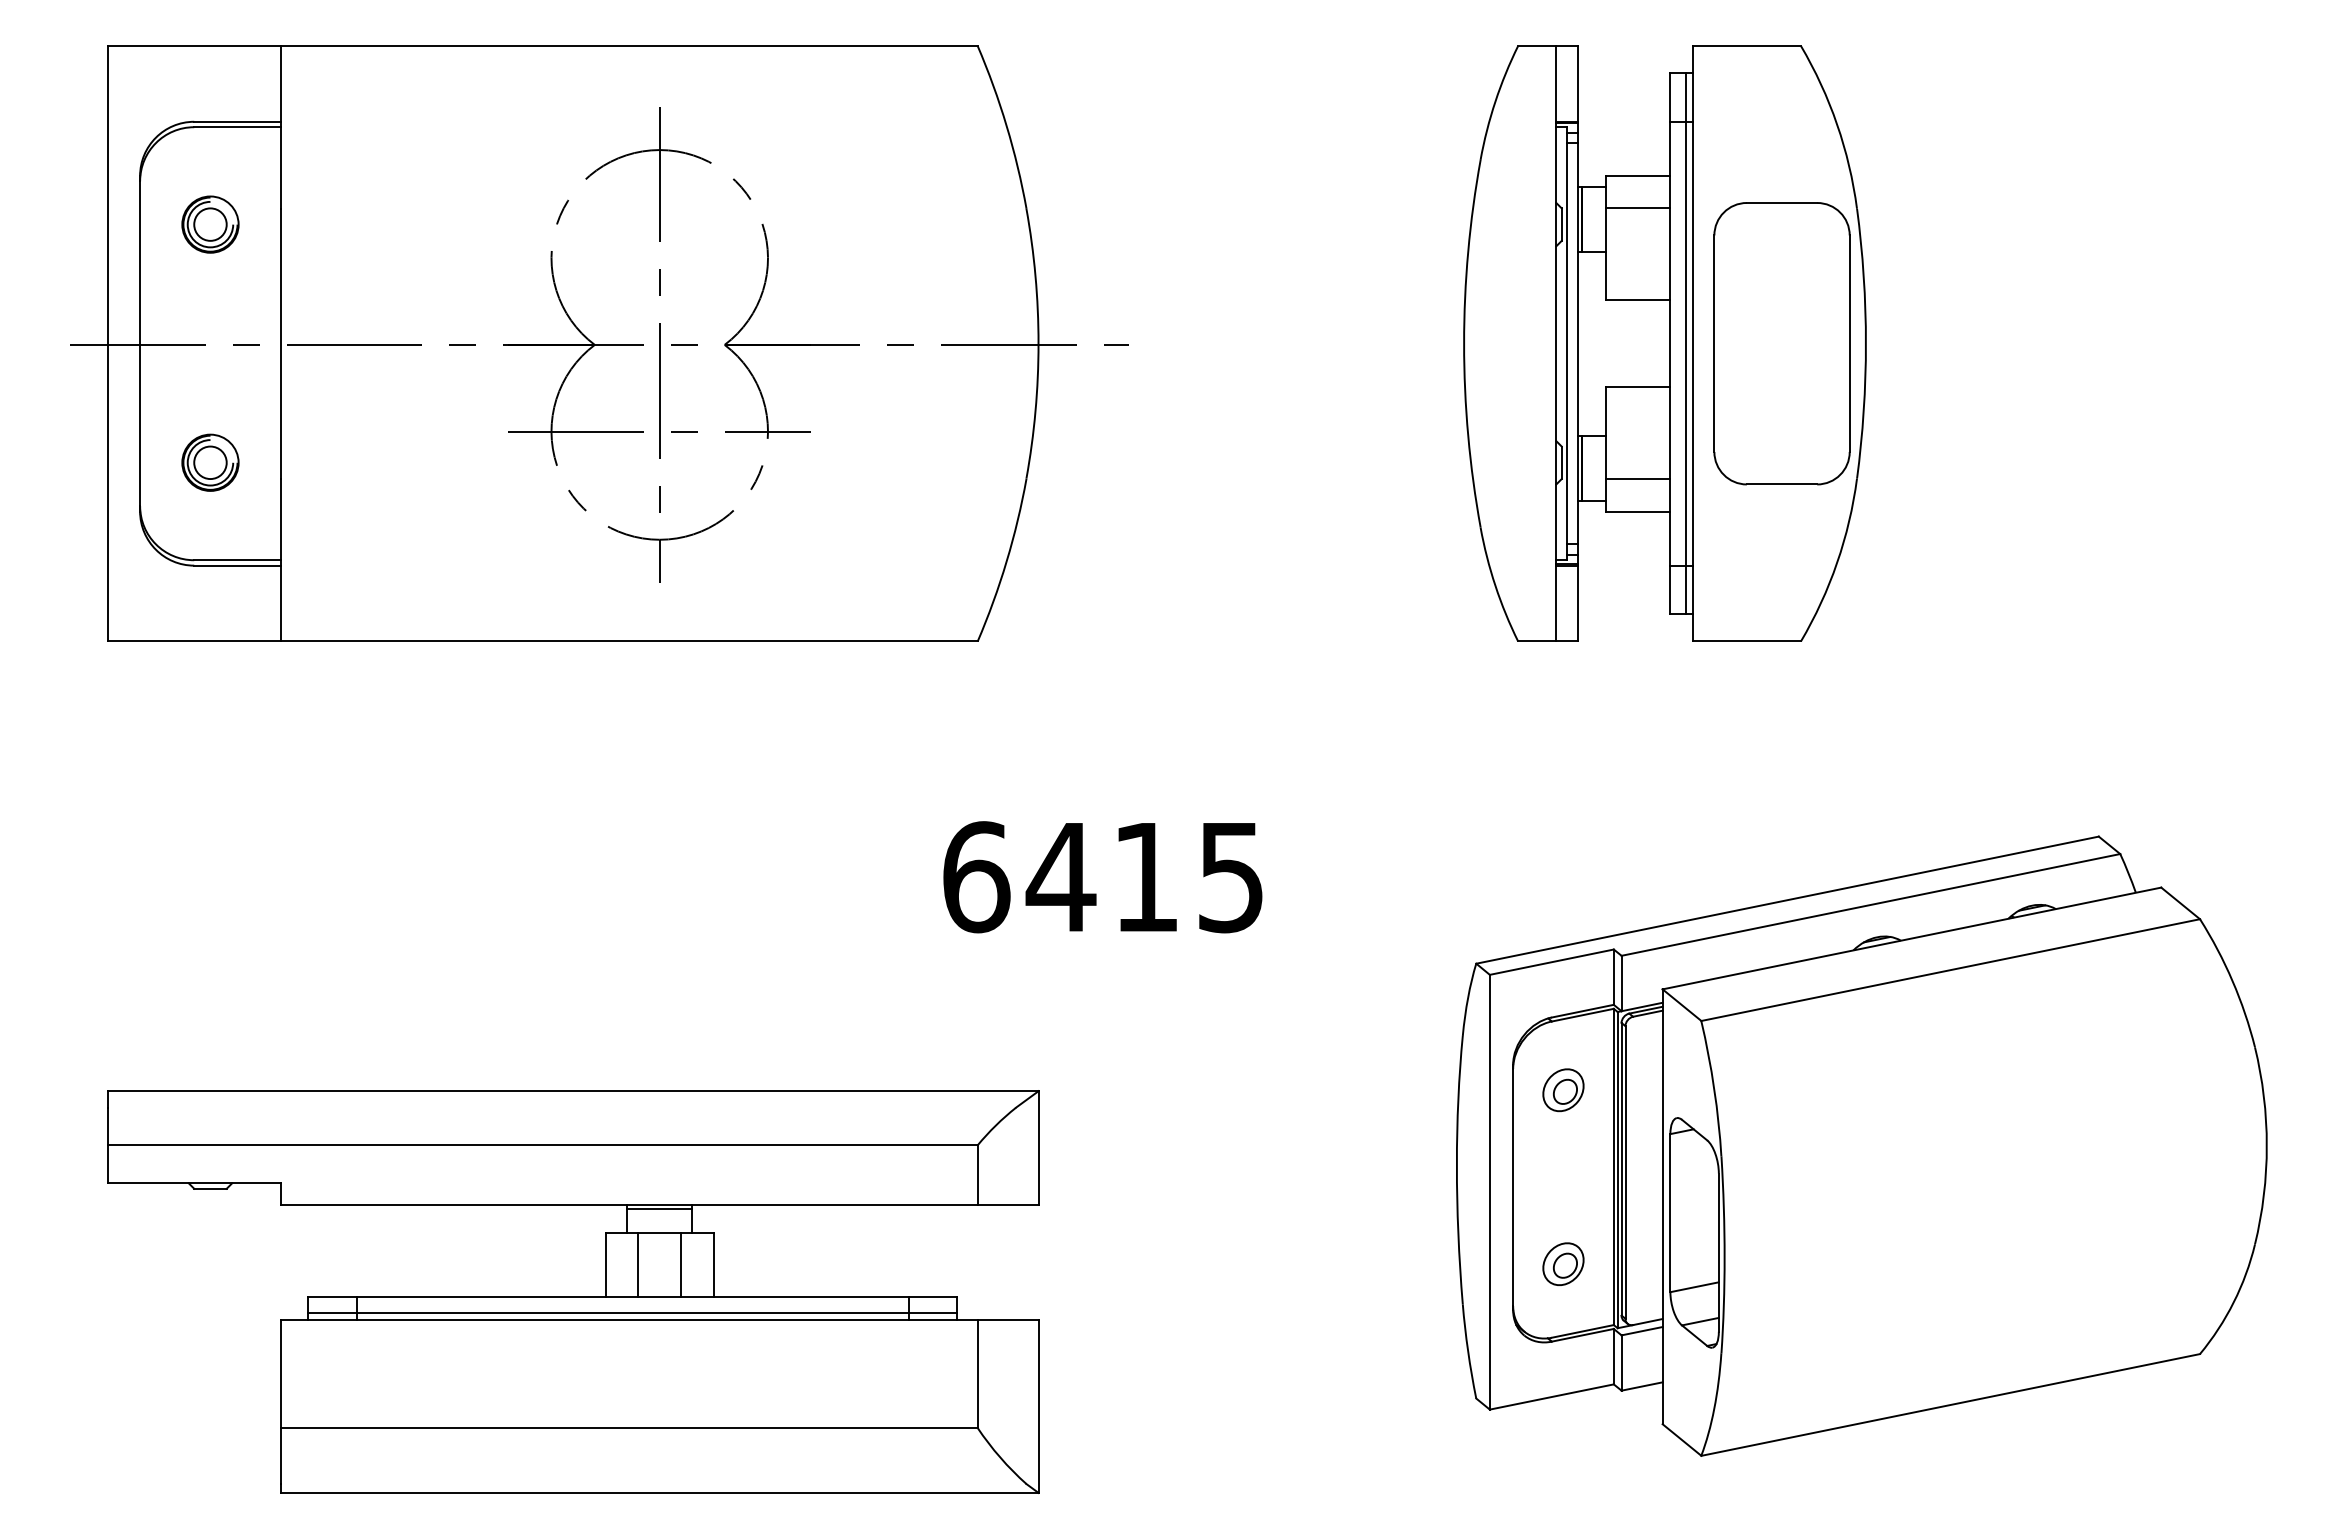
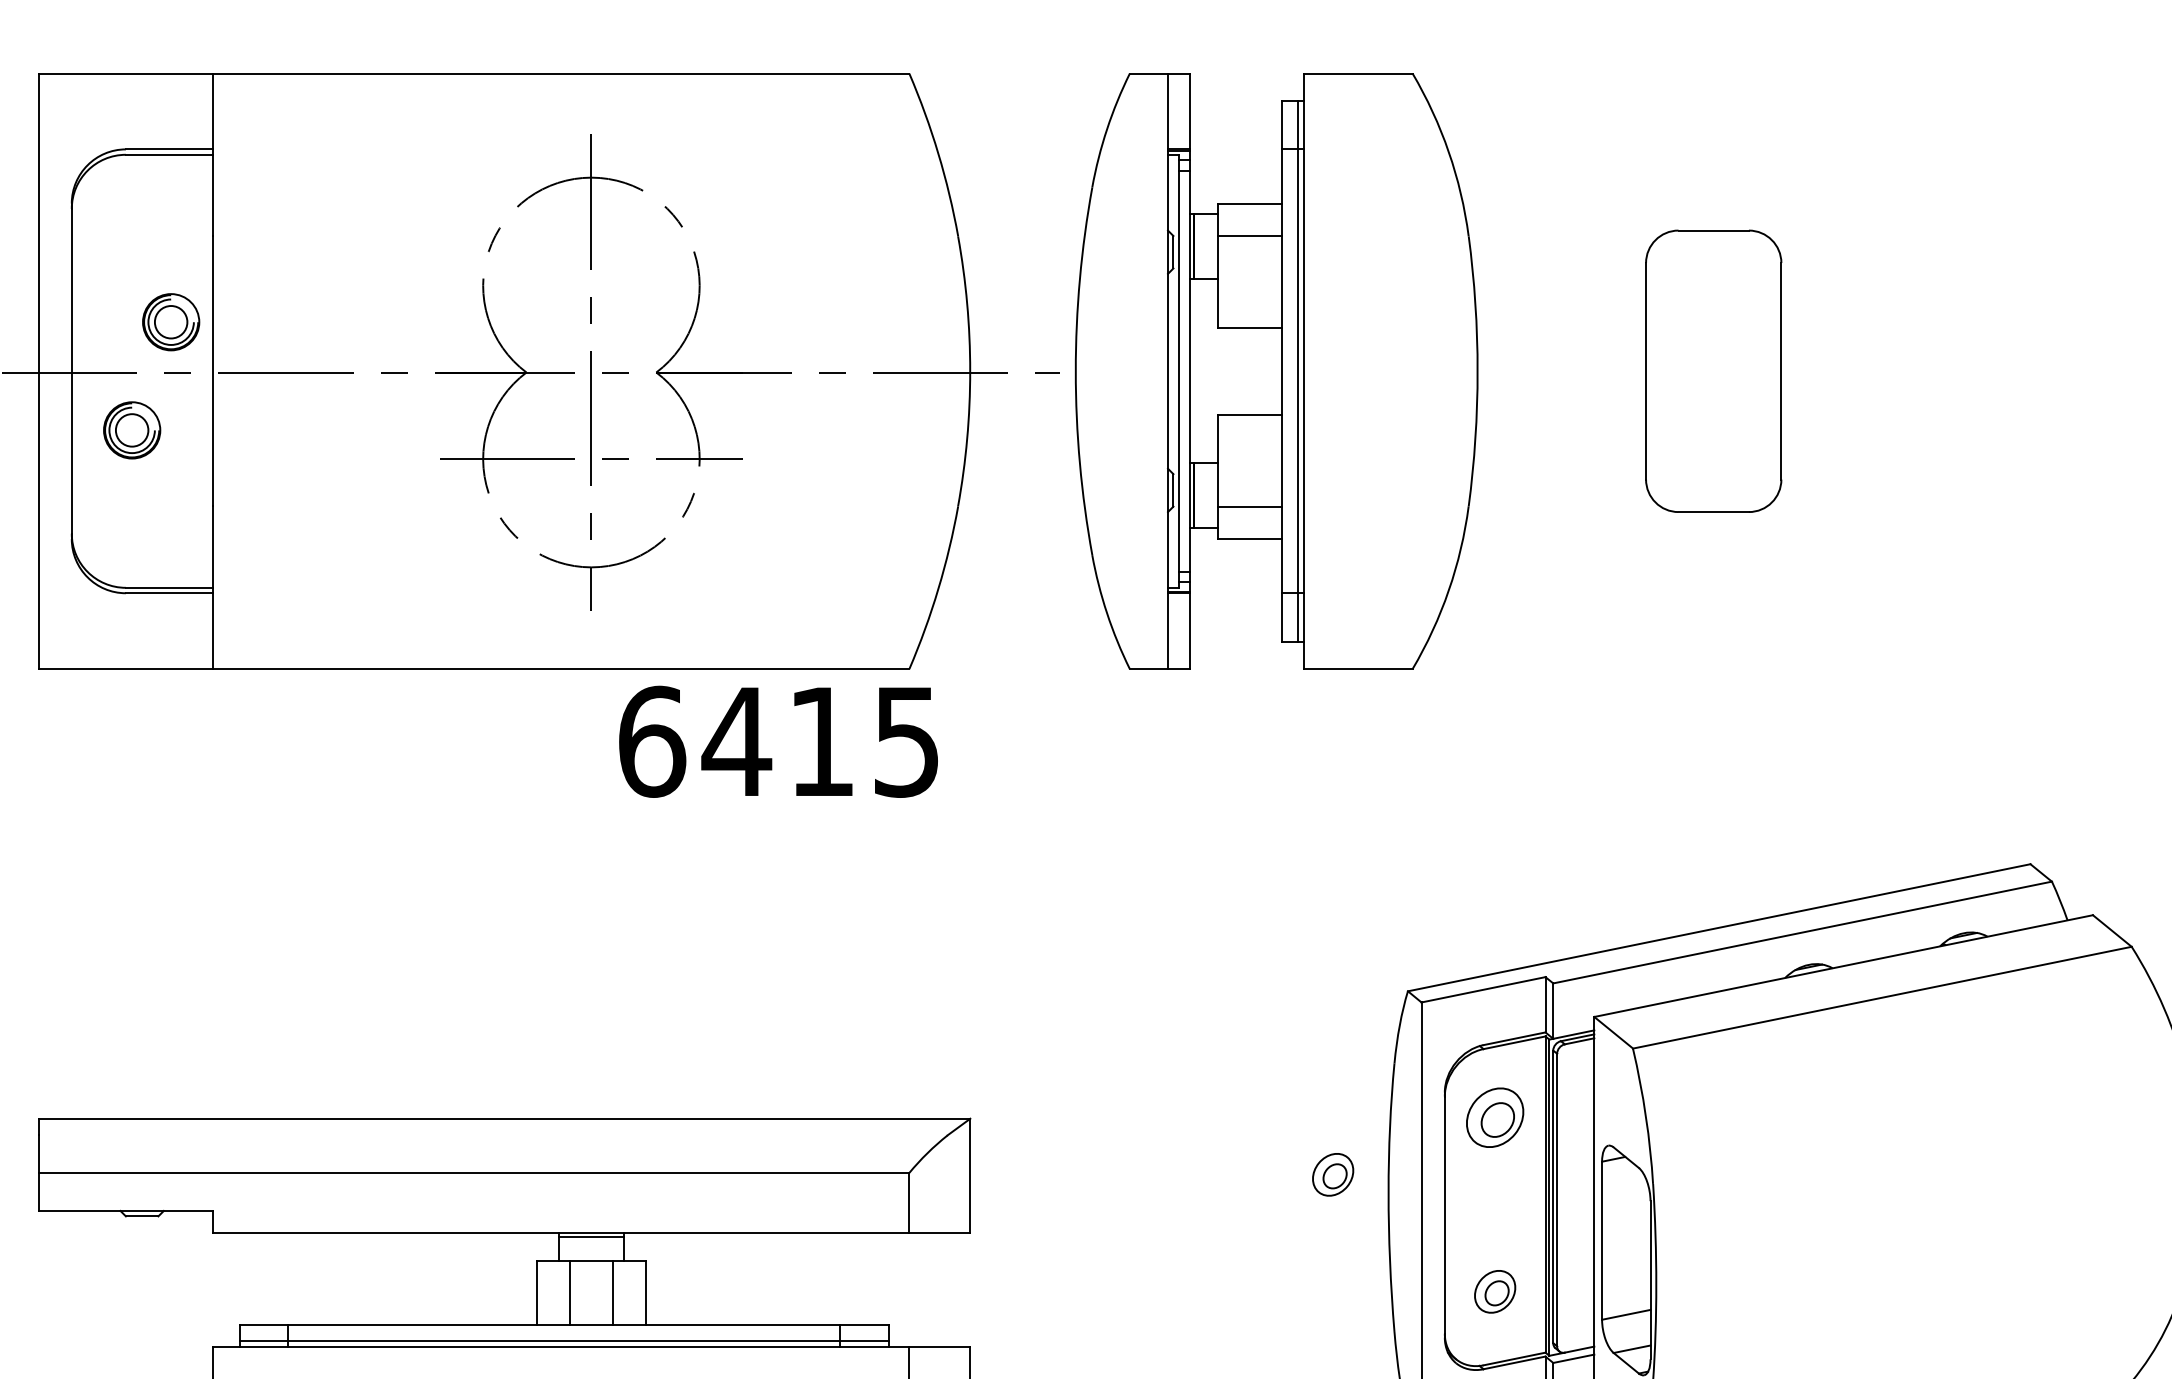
part: (210, 224) -> (171, 322), moved
part: (1664, 343) -> (1276, 371), moved
part: (210, 462) -> (132, 430), moved
text: (1102, 877) -> (778, 742), moved
part: (1563, 1090) -> (1495, 1118), size x1.4
part: (1401, 1146) -> (1333, 1174), added

